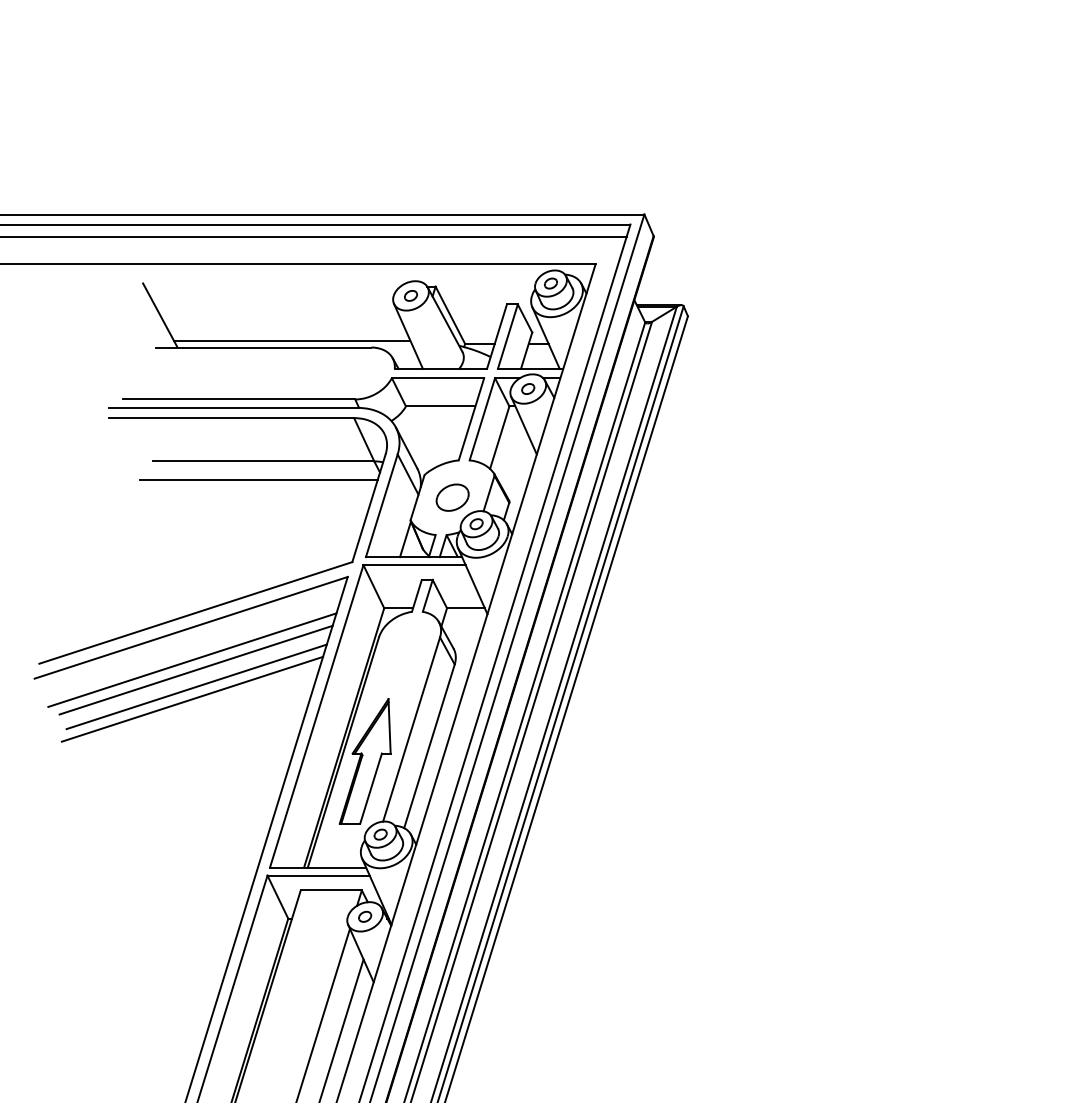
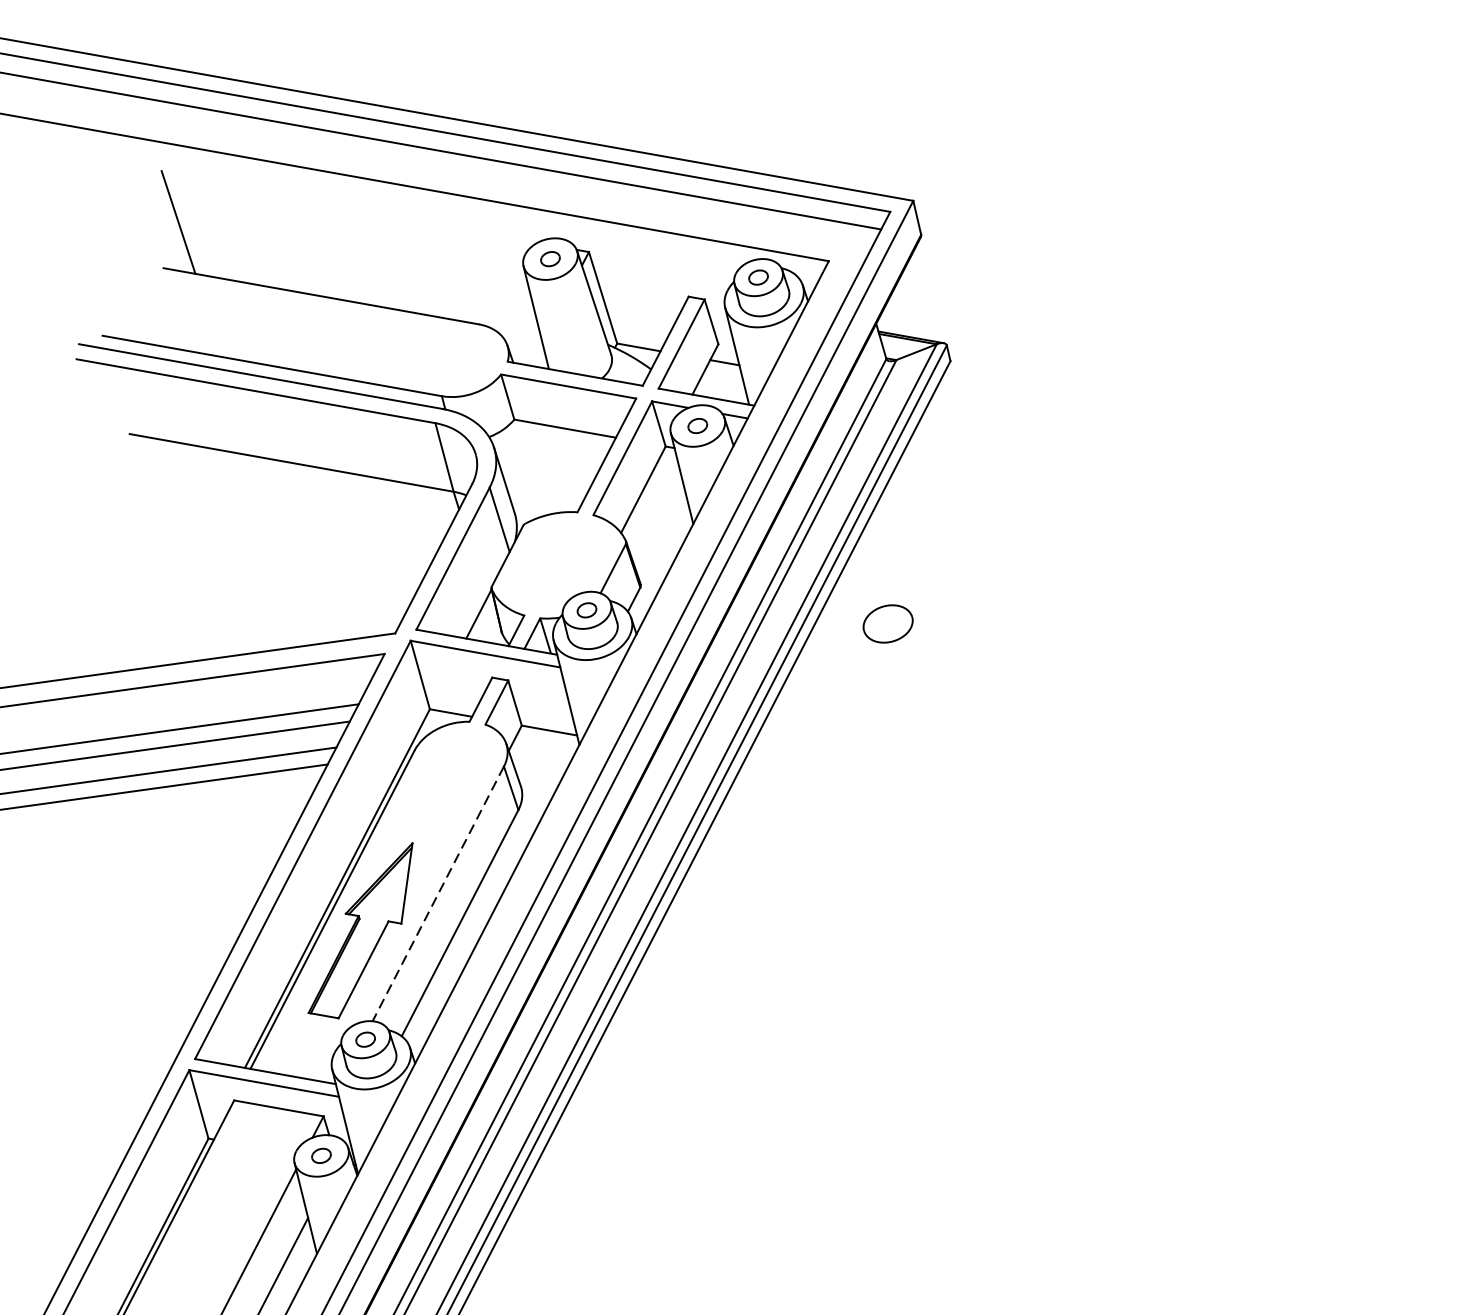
line: (291, 340) -> (363, 293), removed
line: (258, 480) -> (279, 489), removed
part: (452, 497) -> (887, 623), moved
line: (411, 730) -> (437, 895), solid -> dashed

